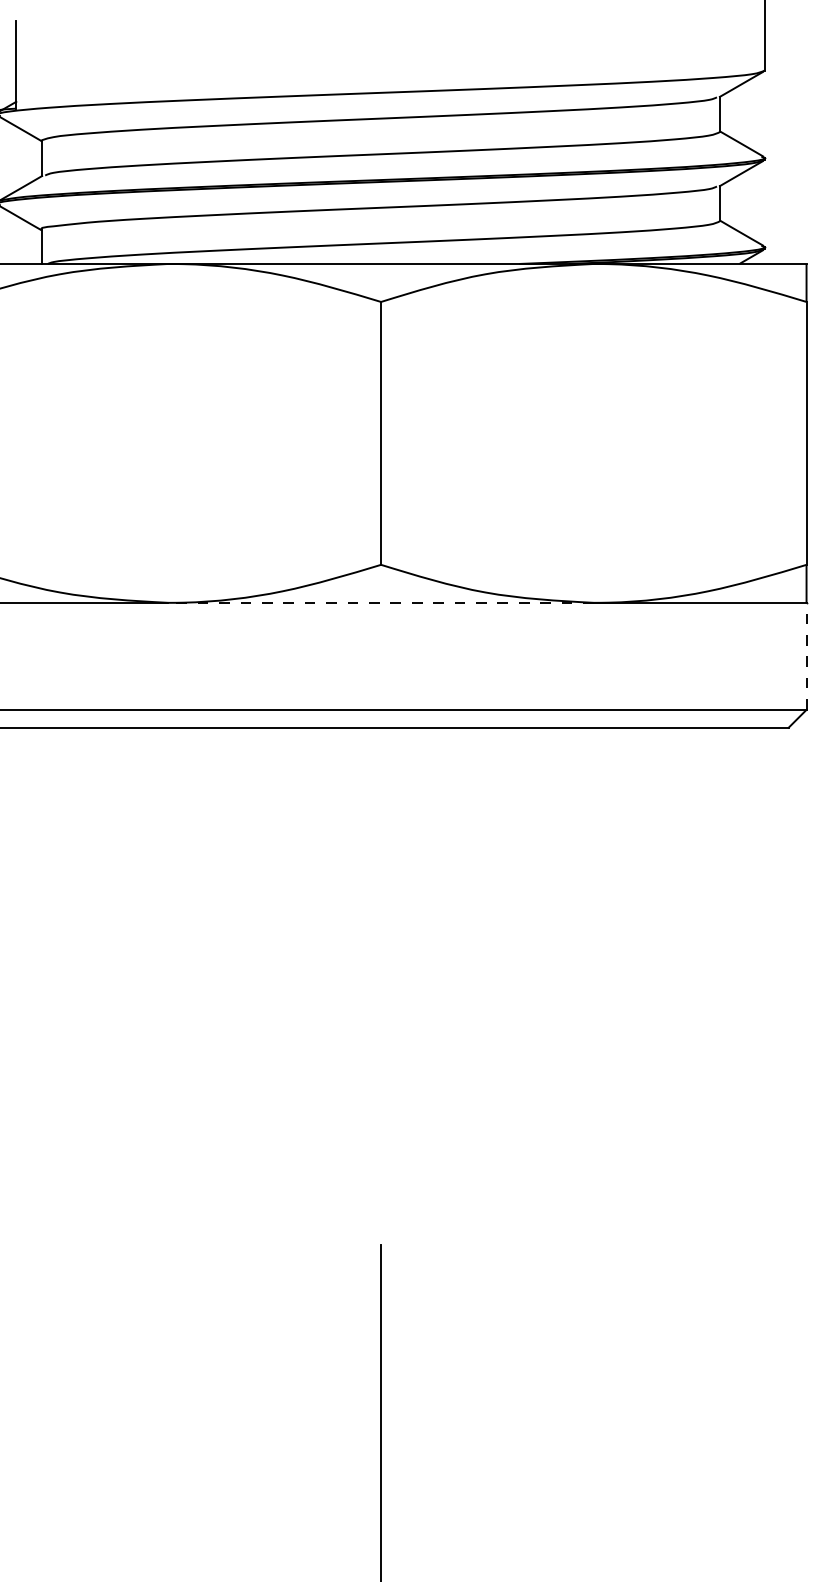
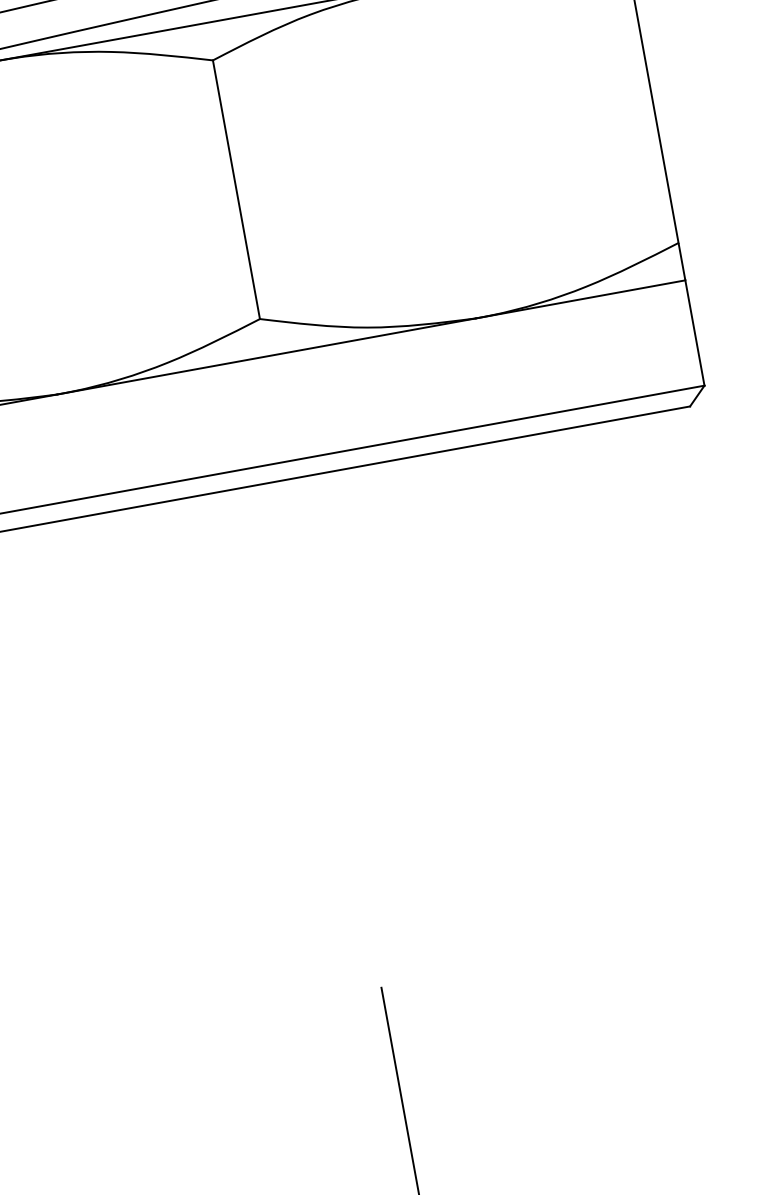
line: (381, 602) -> (267, 356), dashed -> solid
line: (806, 656) -> (694, 333), dashed -> solid

